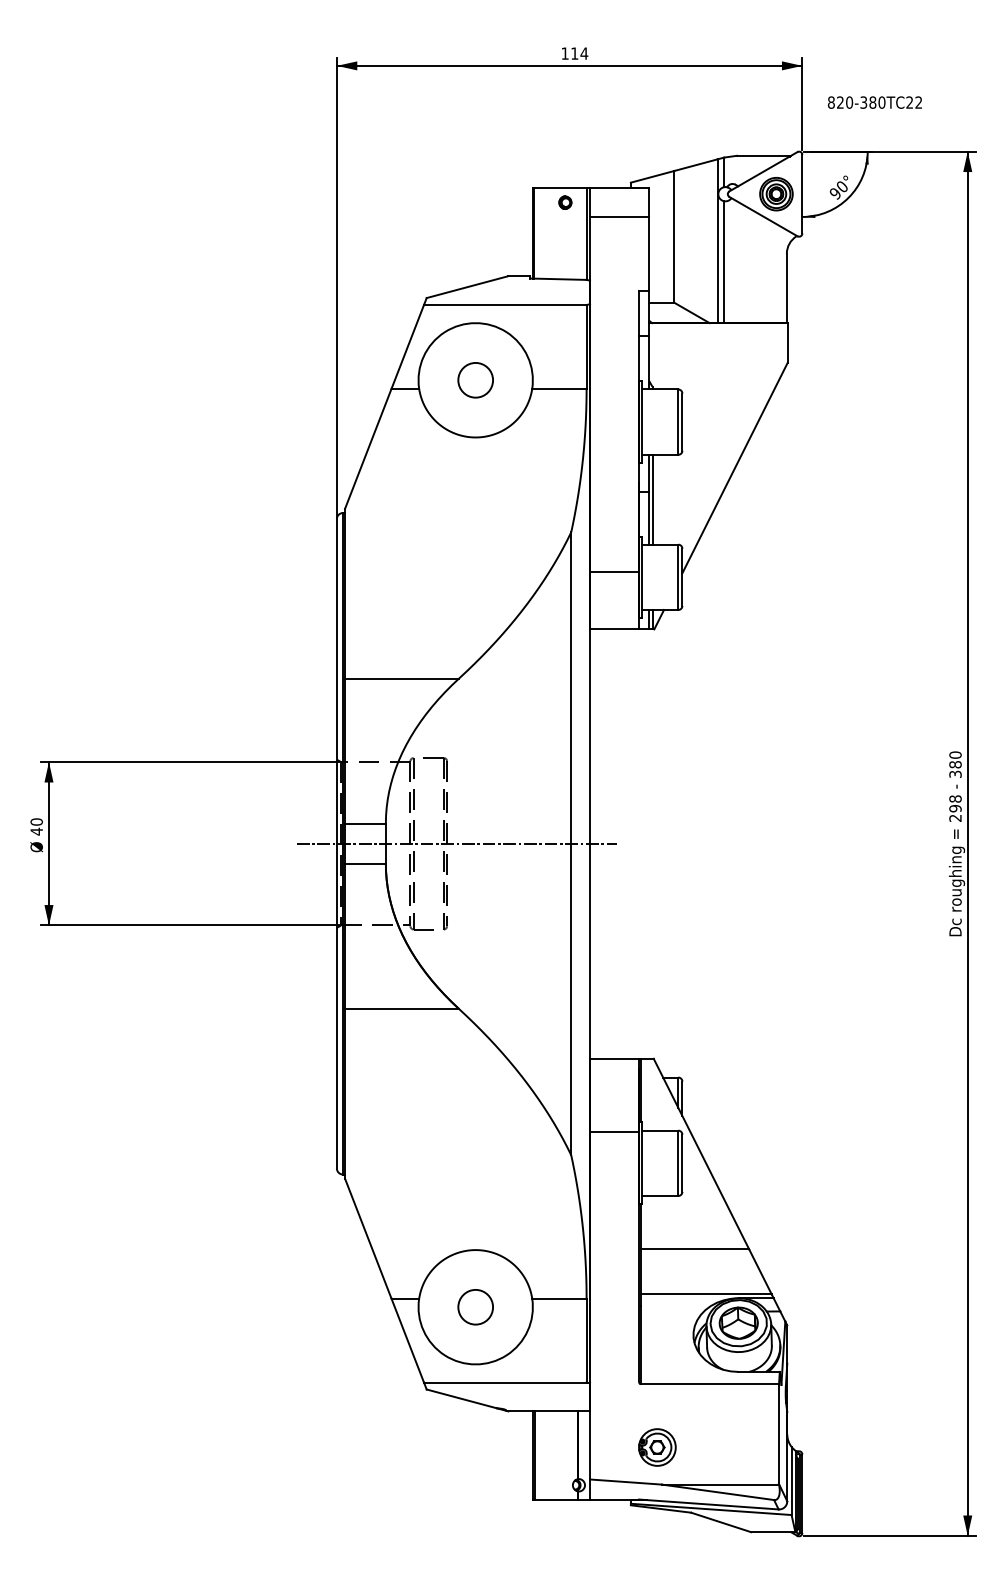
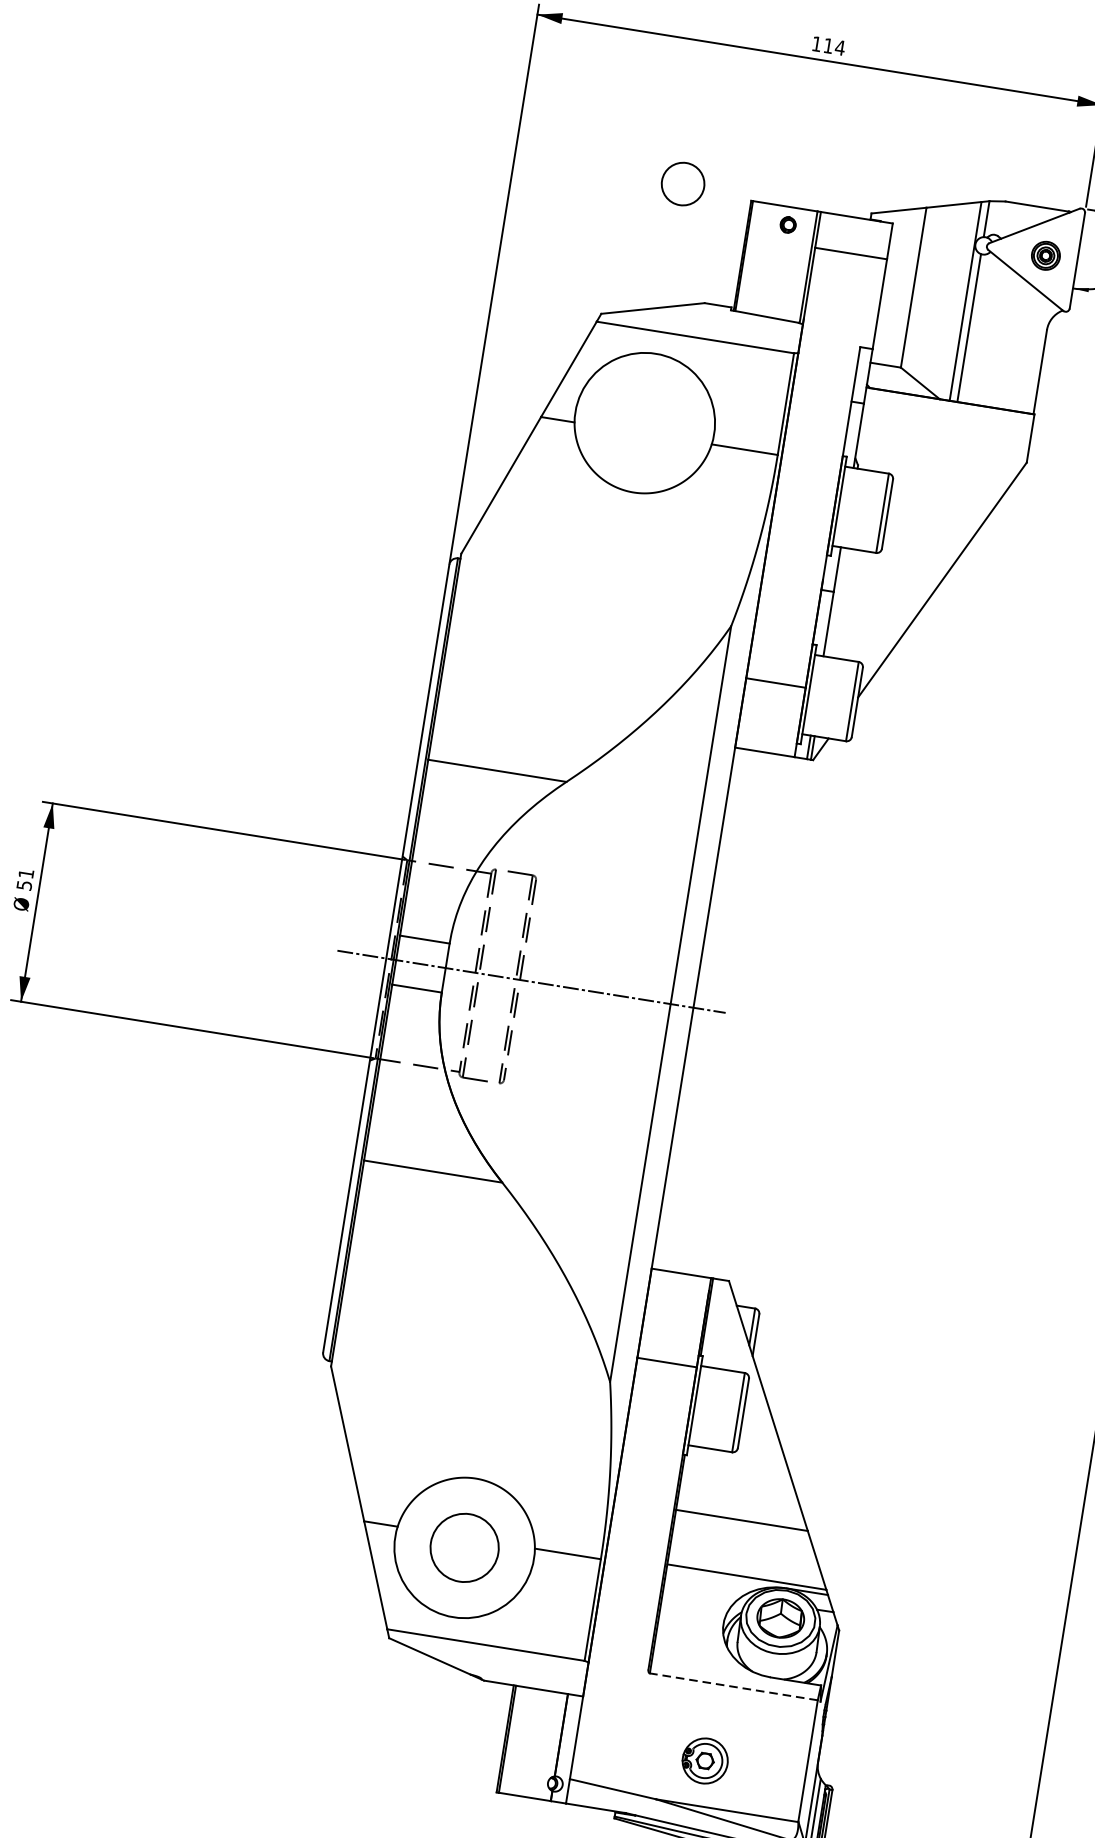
part: (776, 194) -> (1045, 256), size x0.7
circle: (475, 380) -> (682, 184), moved
line: (652, 499) -> (836, 602), removed
text: (36, 826) -> (25, 879), 40 -> 51
circle: (475, 1306) -> (464, 1546), size x1.6
line: (709, 1384) -> (733, 1687), solid -> dashed
part: (657, 1447) -> (705, 1761), moved

